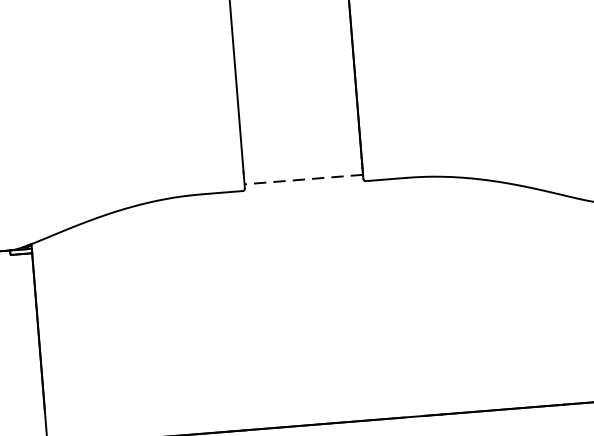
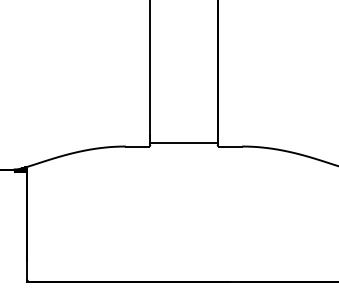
line: (302, 179) -> (183, 142), dashed -> solid

